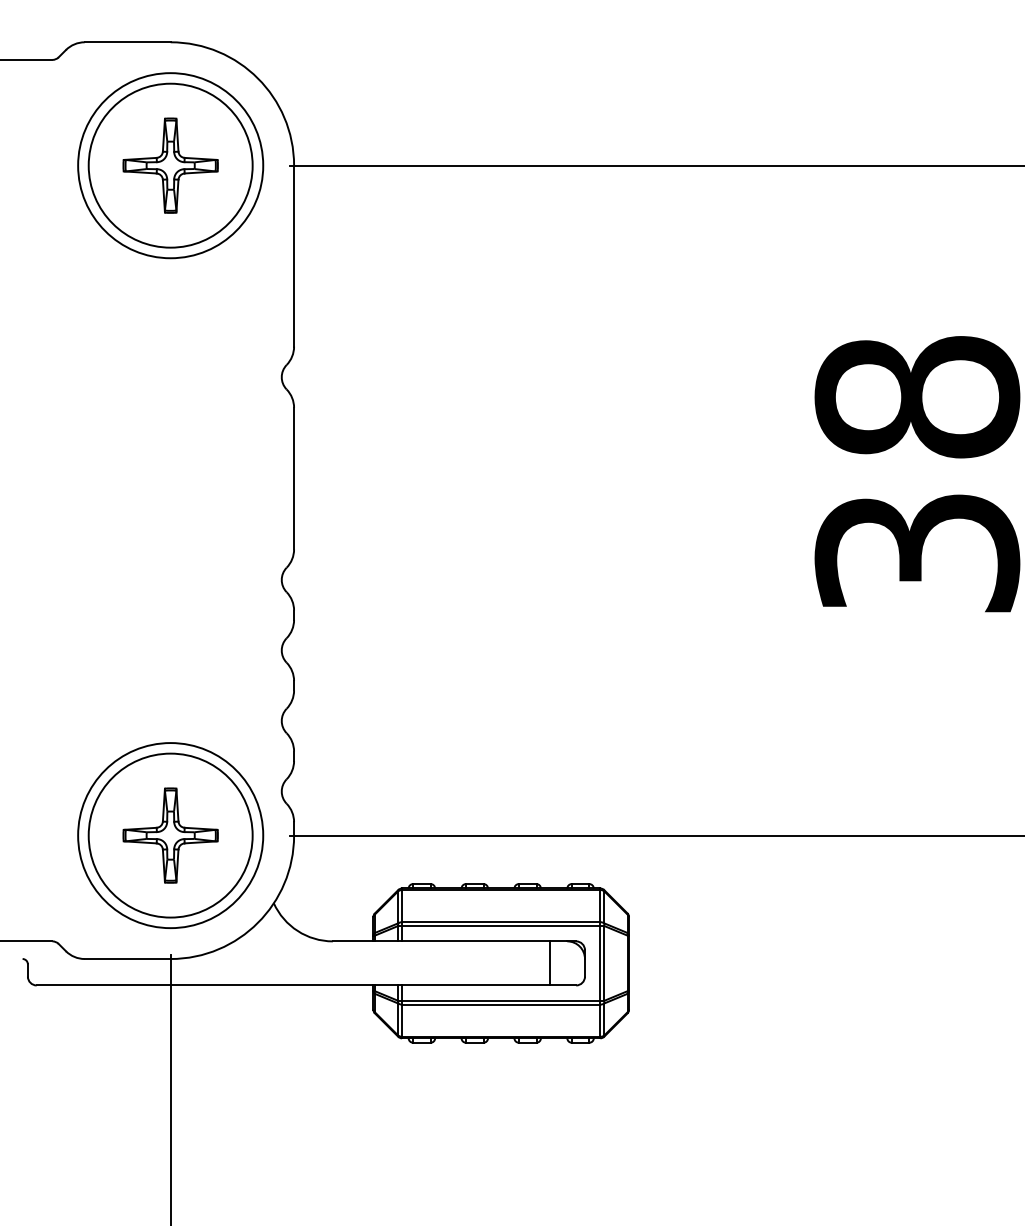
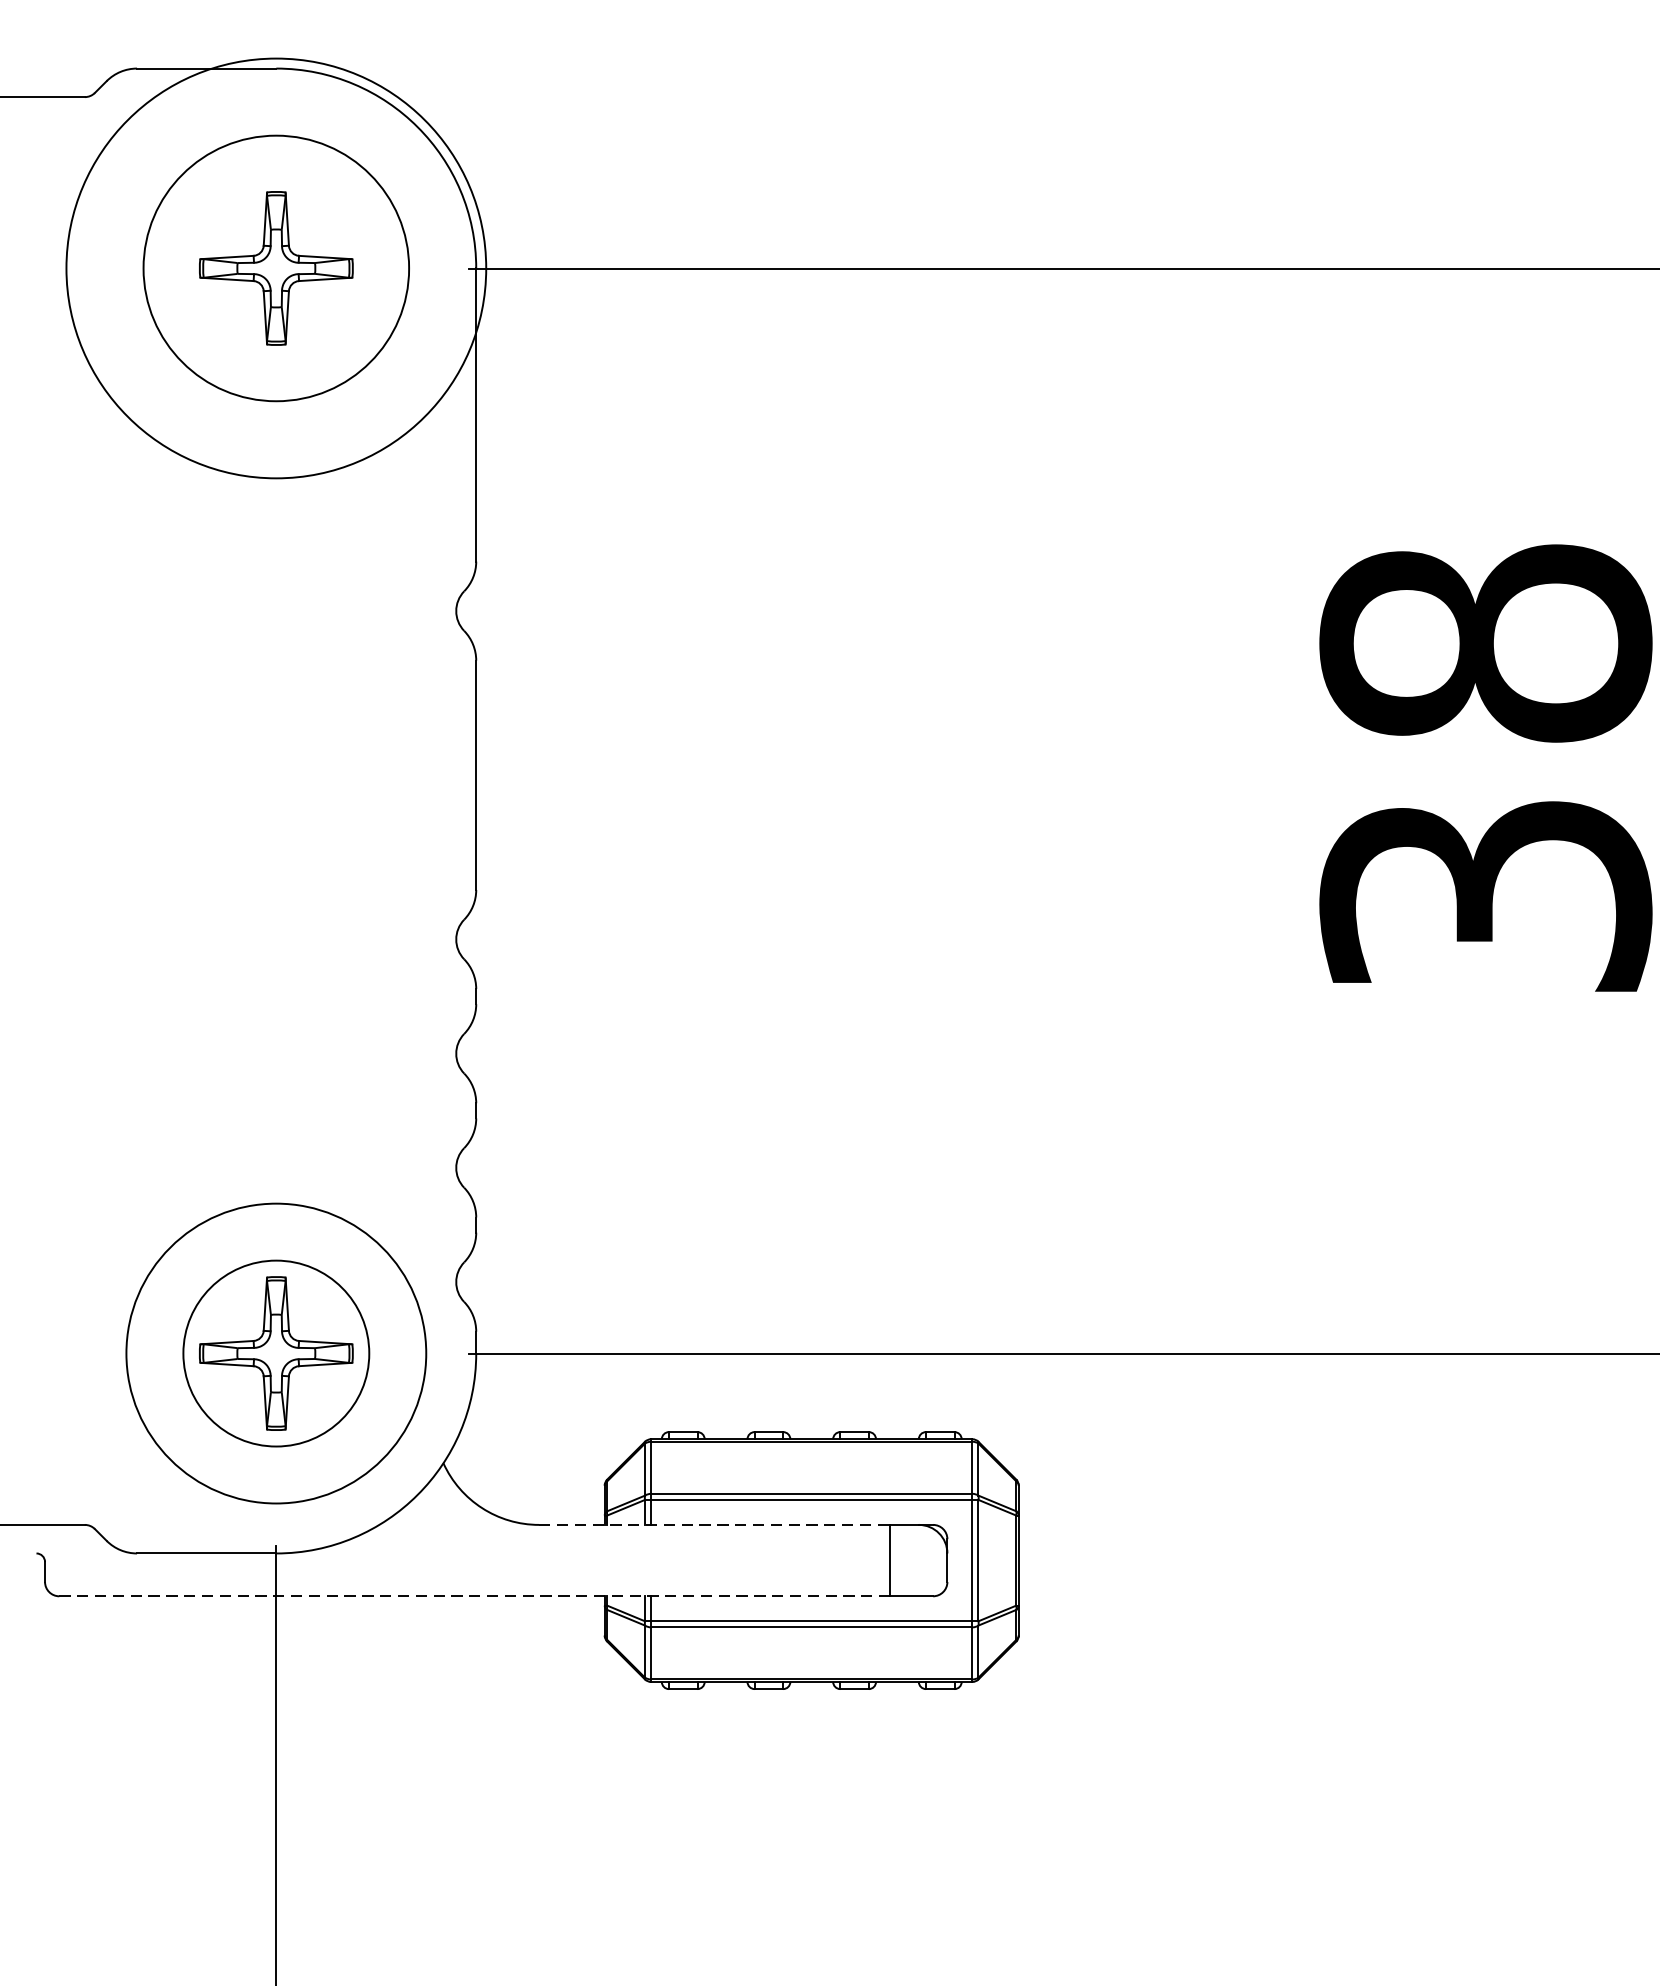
circle: (170, 165) -> (276, 268), size x1.4
circle: (170, 835) -> (276, 1353), size x0.7
line: (441, 941) -> (714, 1525), solid -> dashed
line: (293, 985) -> (475, 1596), solid -> dashed

